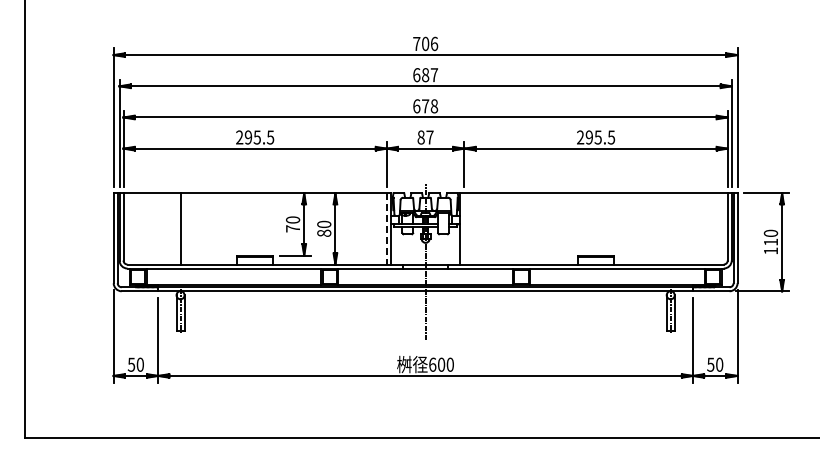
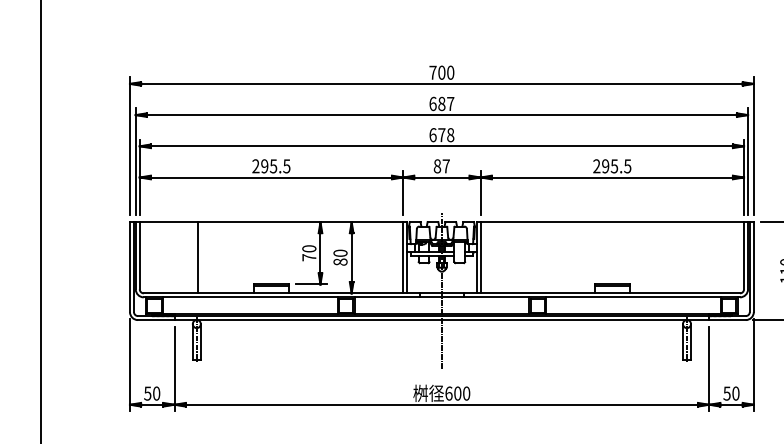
text: (434, 43) -> (450, 72), 706 -> 700
line: (386, 228) -> (402, 257), dashed -> solid
line: (464, 228) -> (480, 257), added

